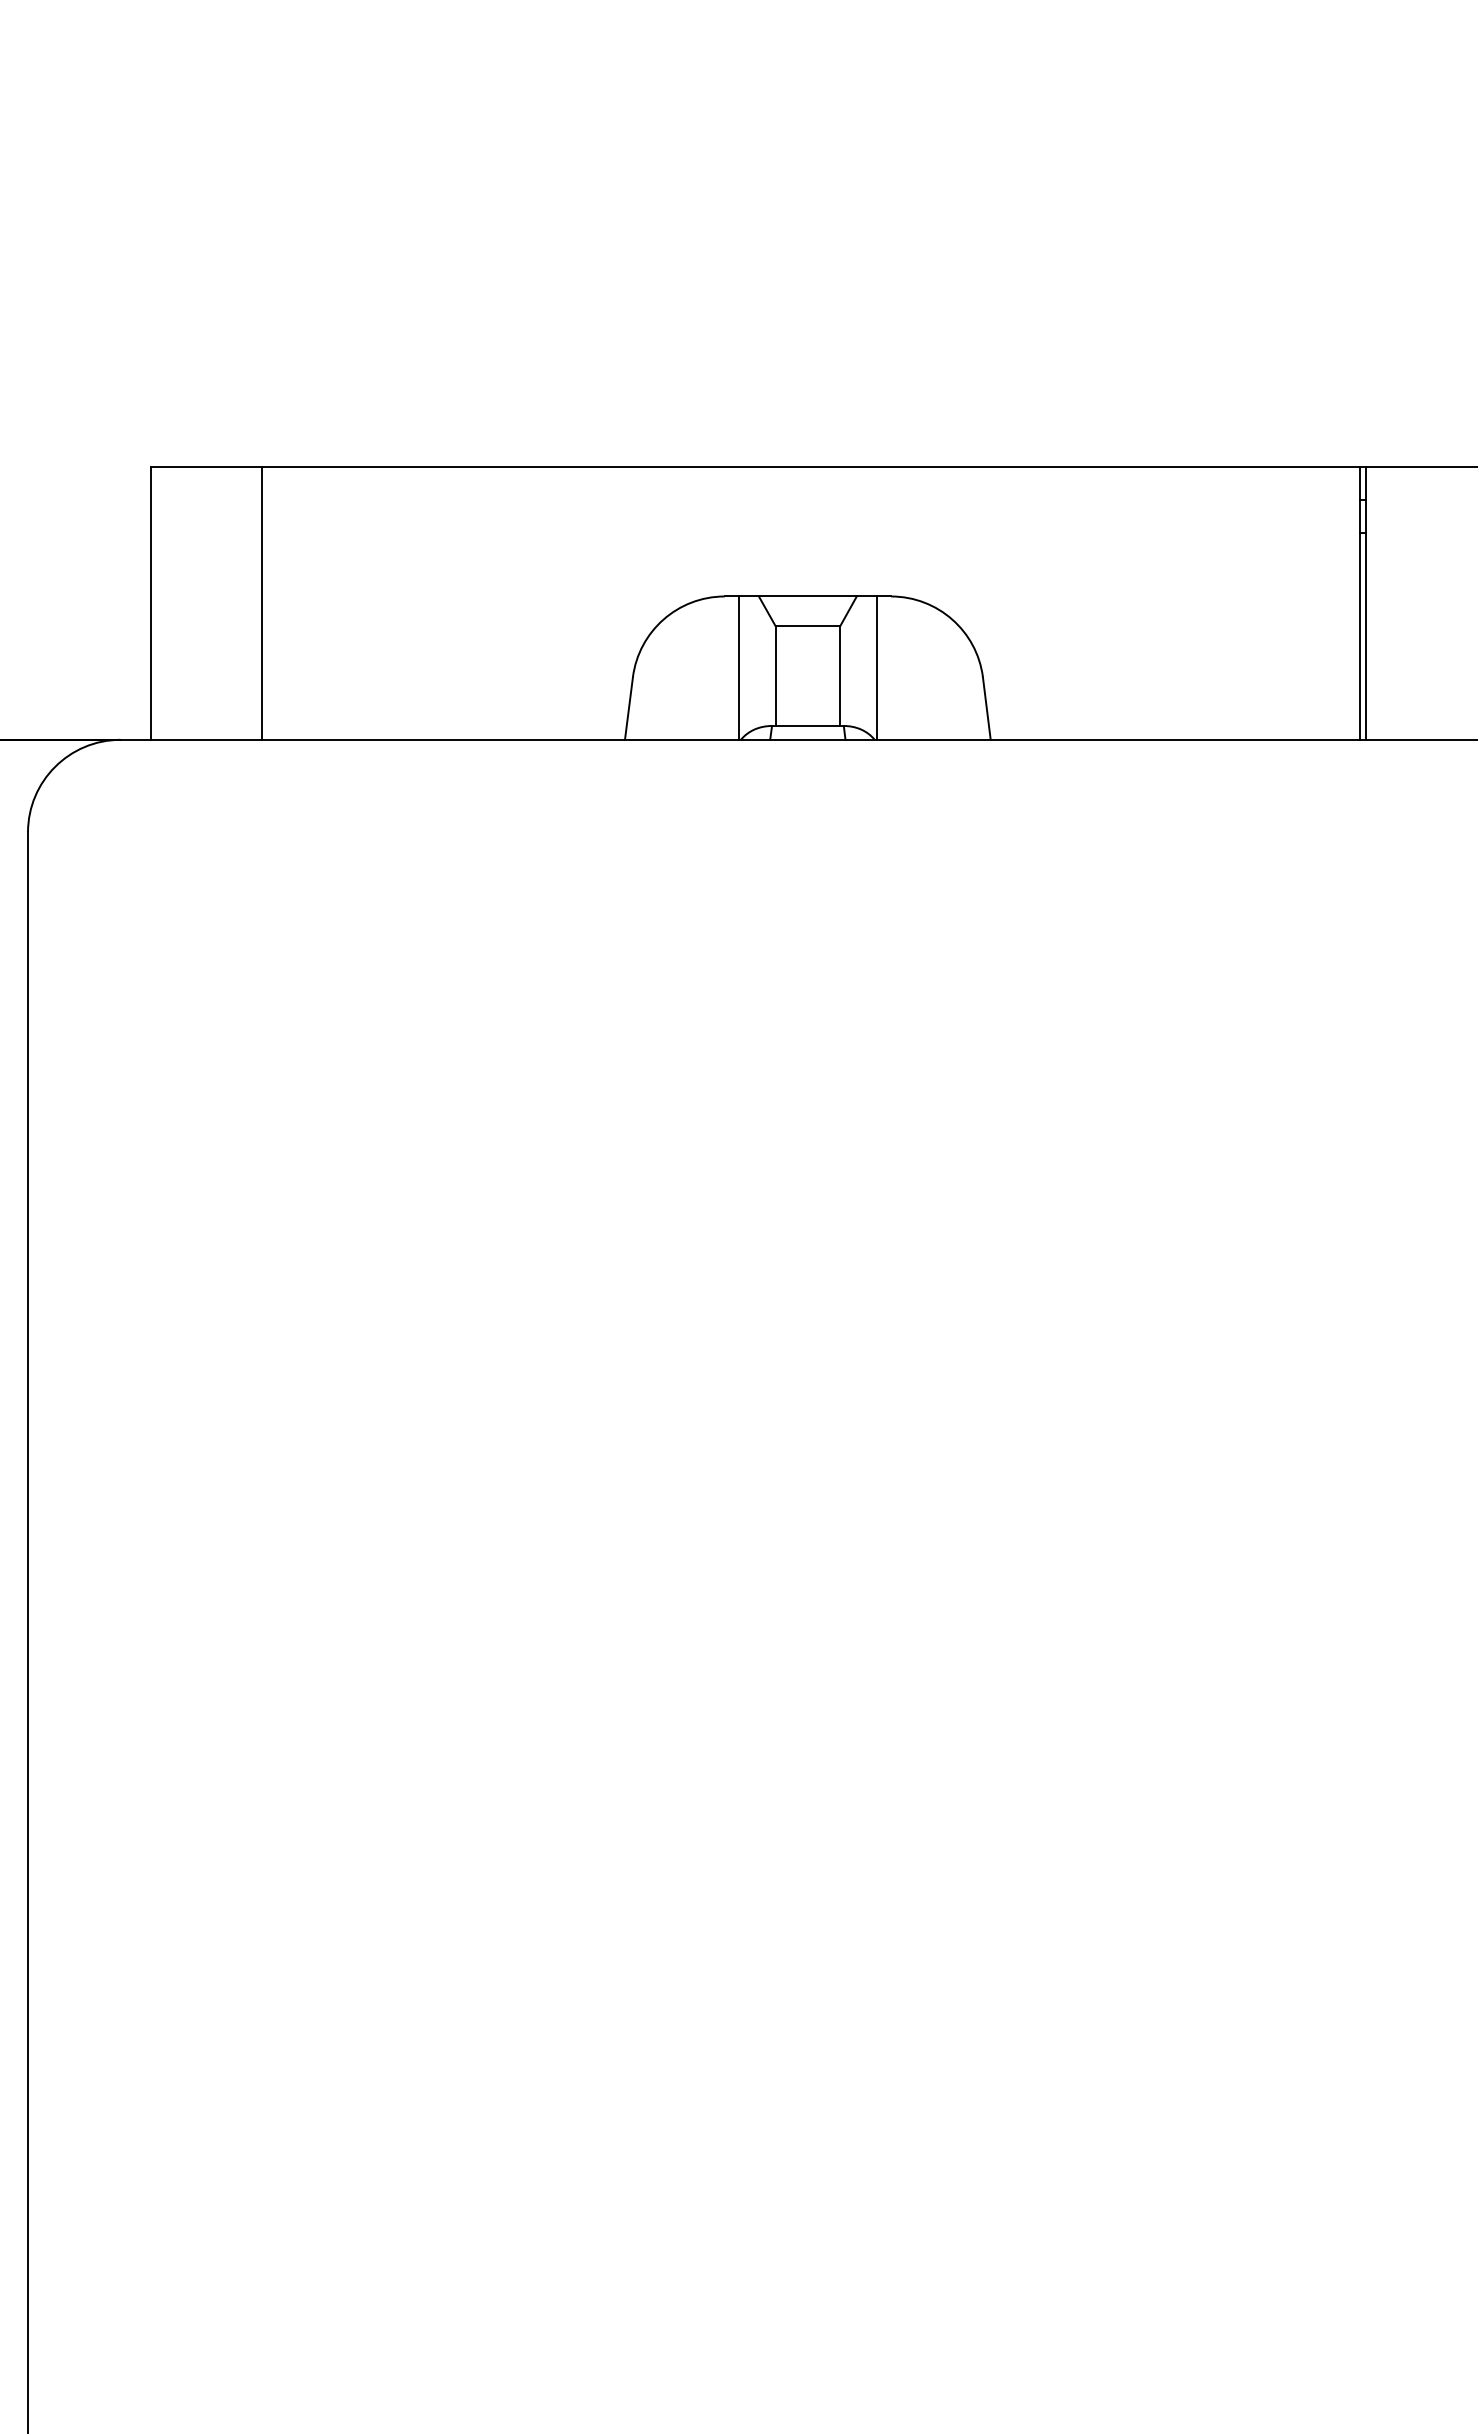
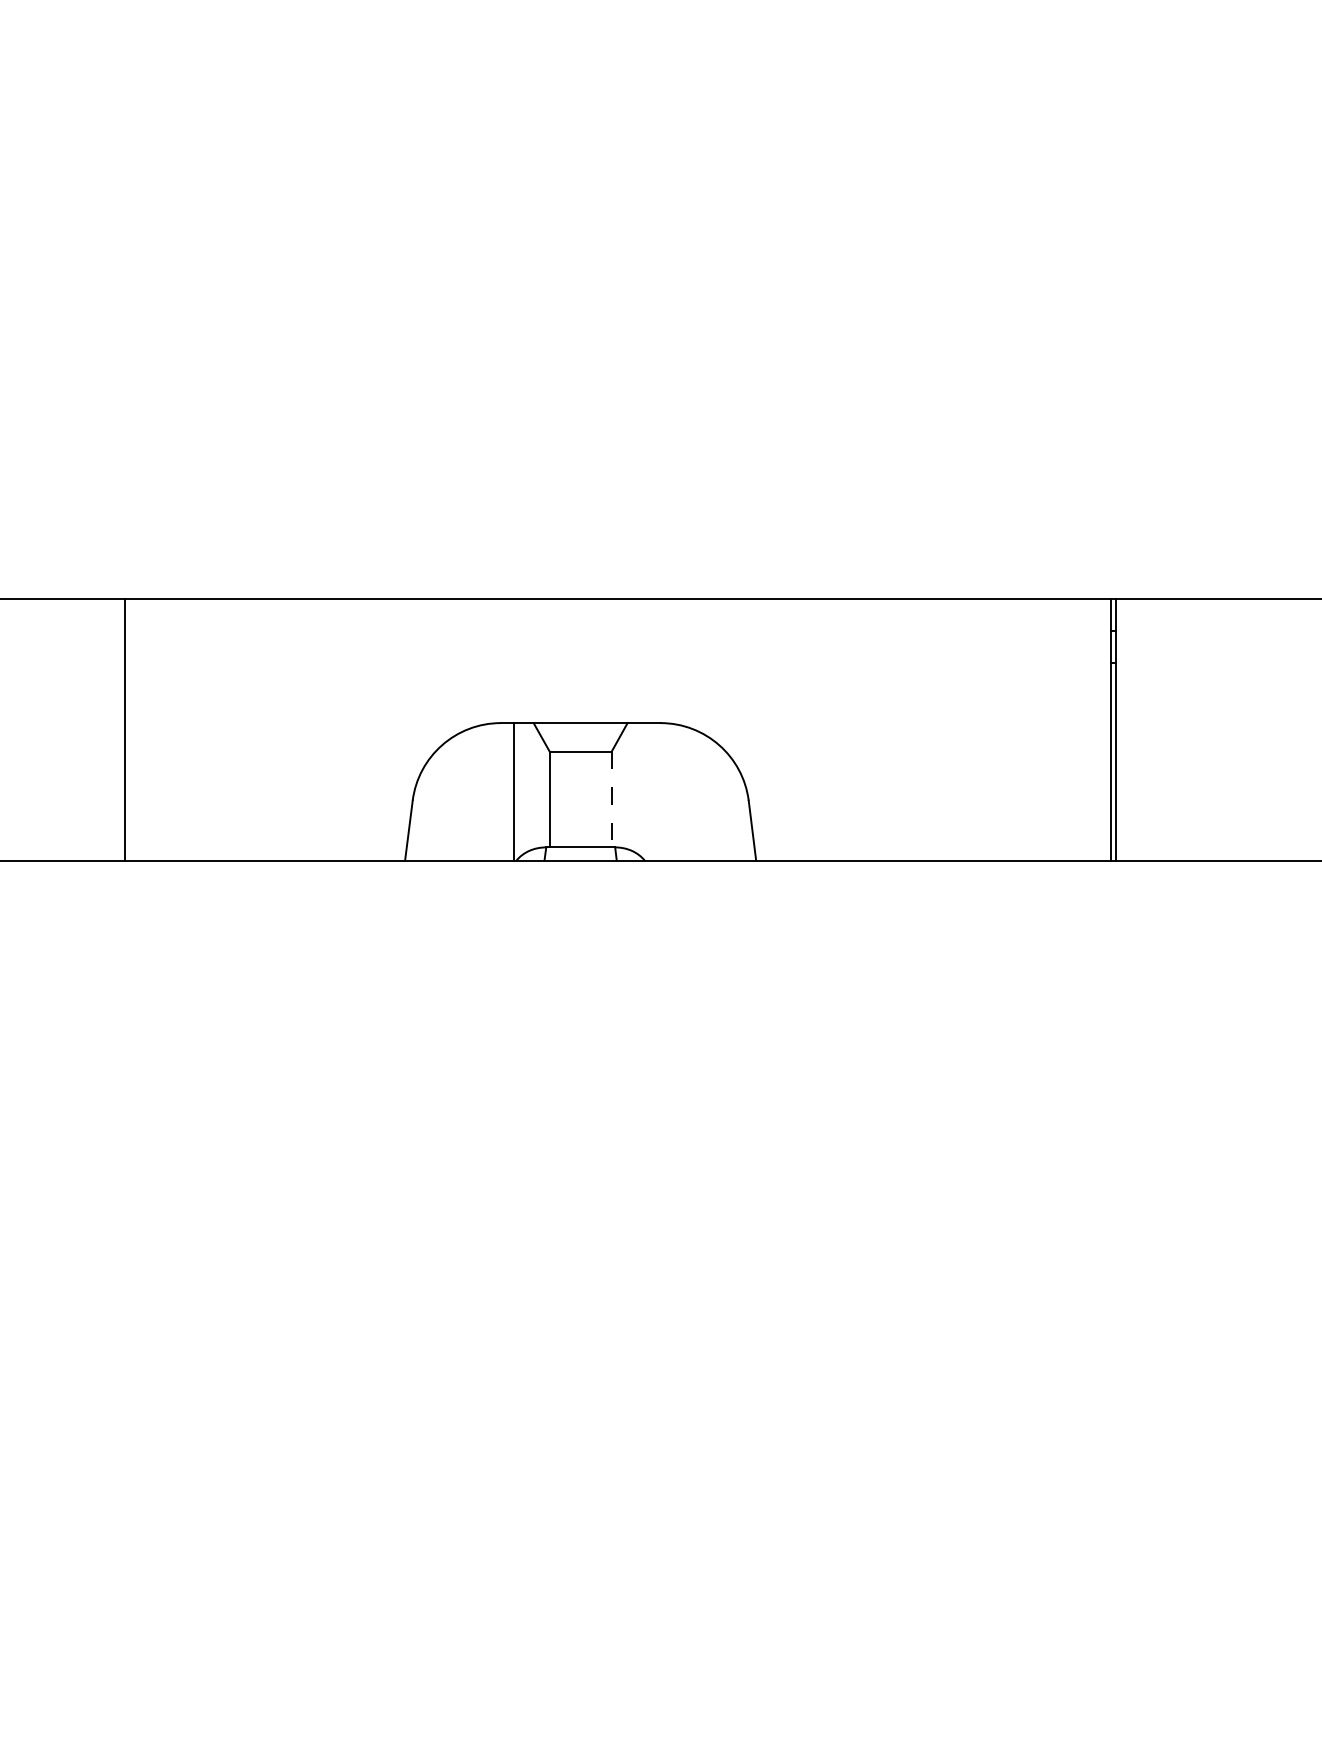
line: (262, 603) -> (125, 729), moved
line: (877, 667) -> (647, 791), removed
line: (840, 676) -> (611, 799), solid -> dashed

